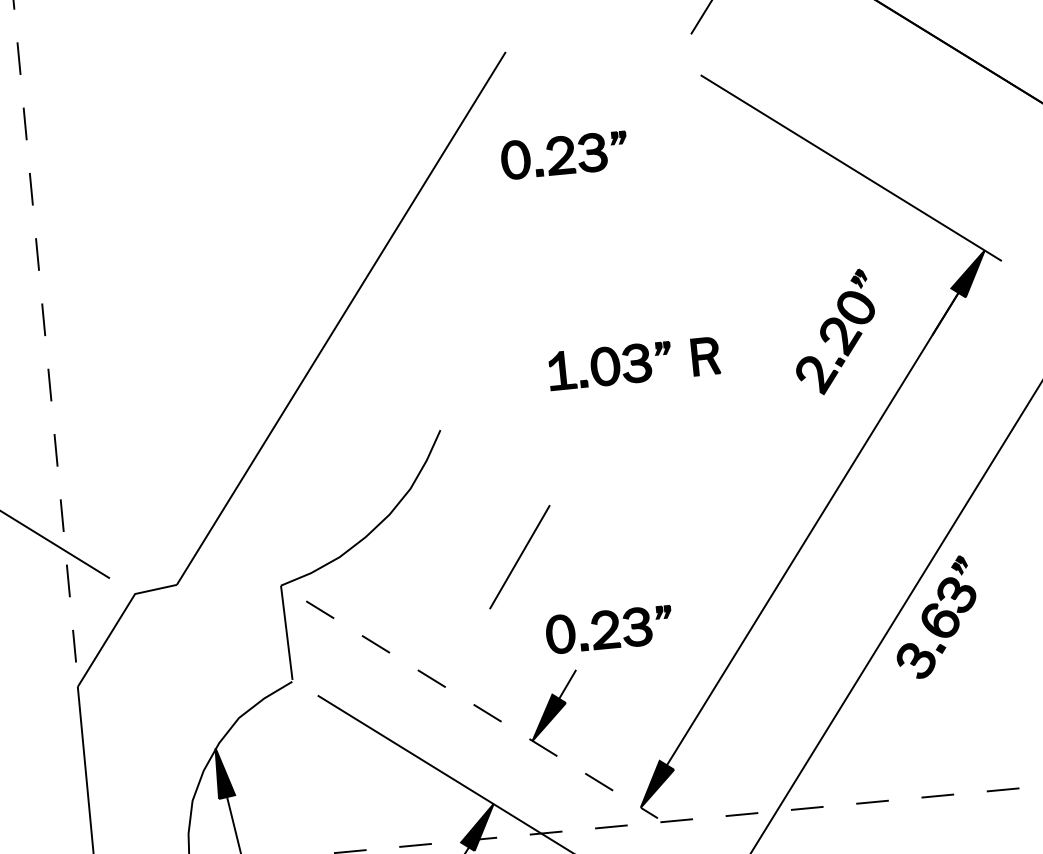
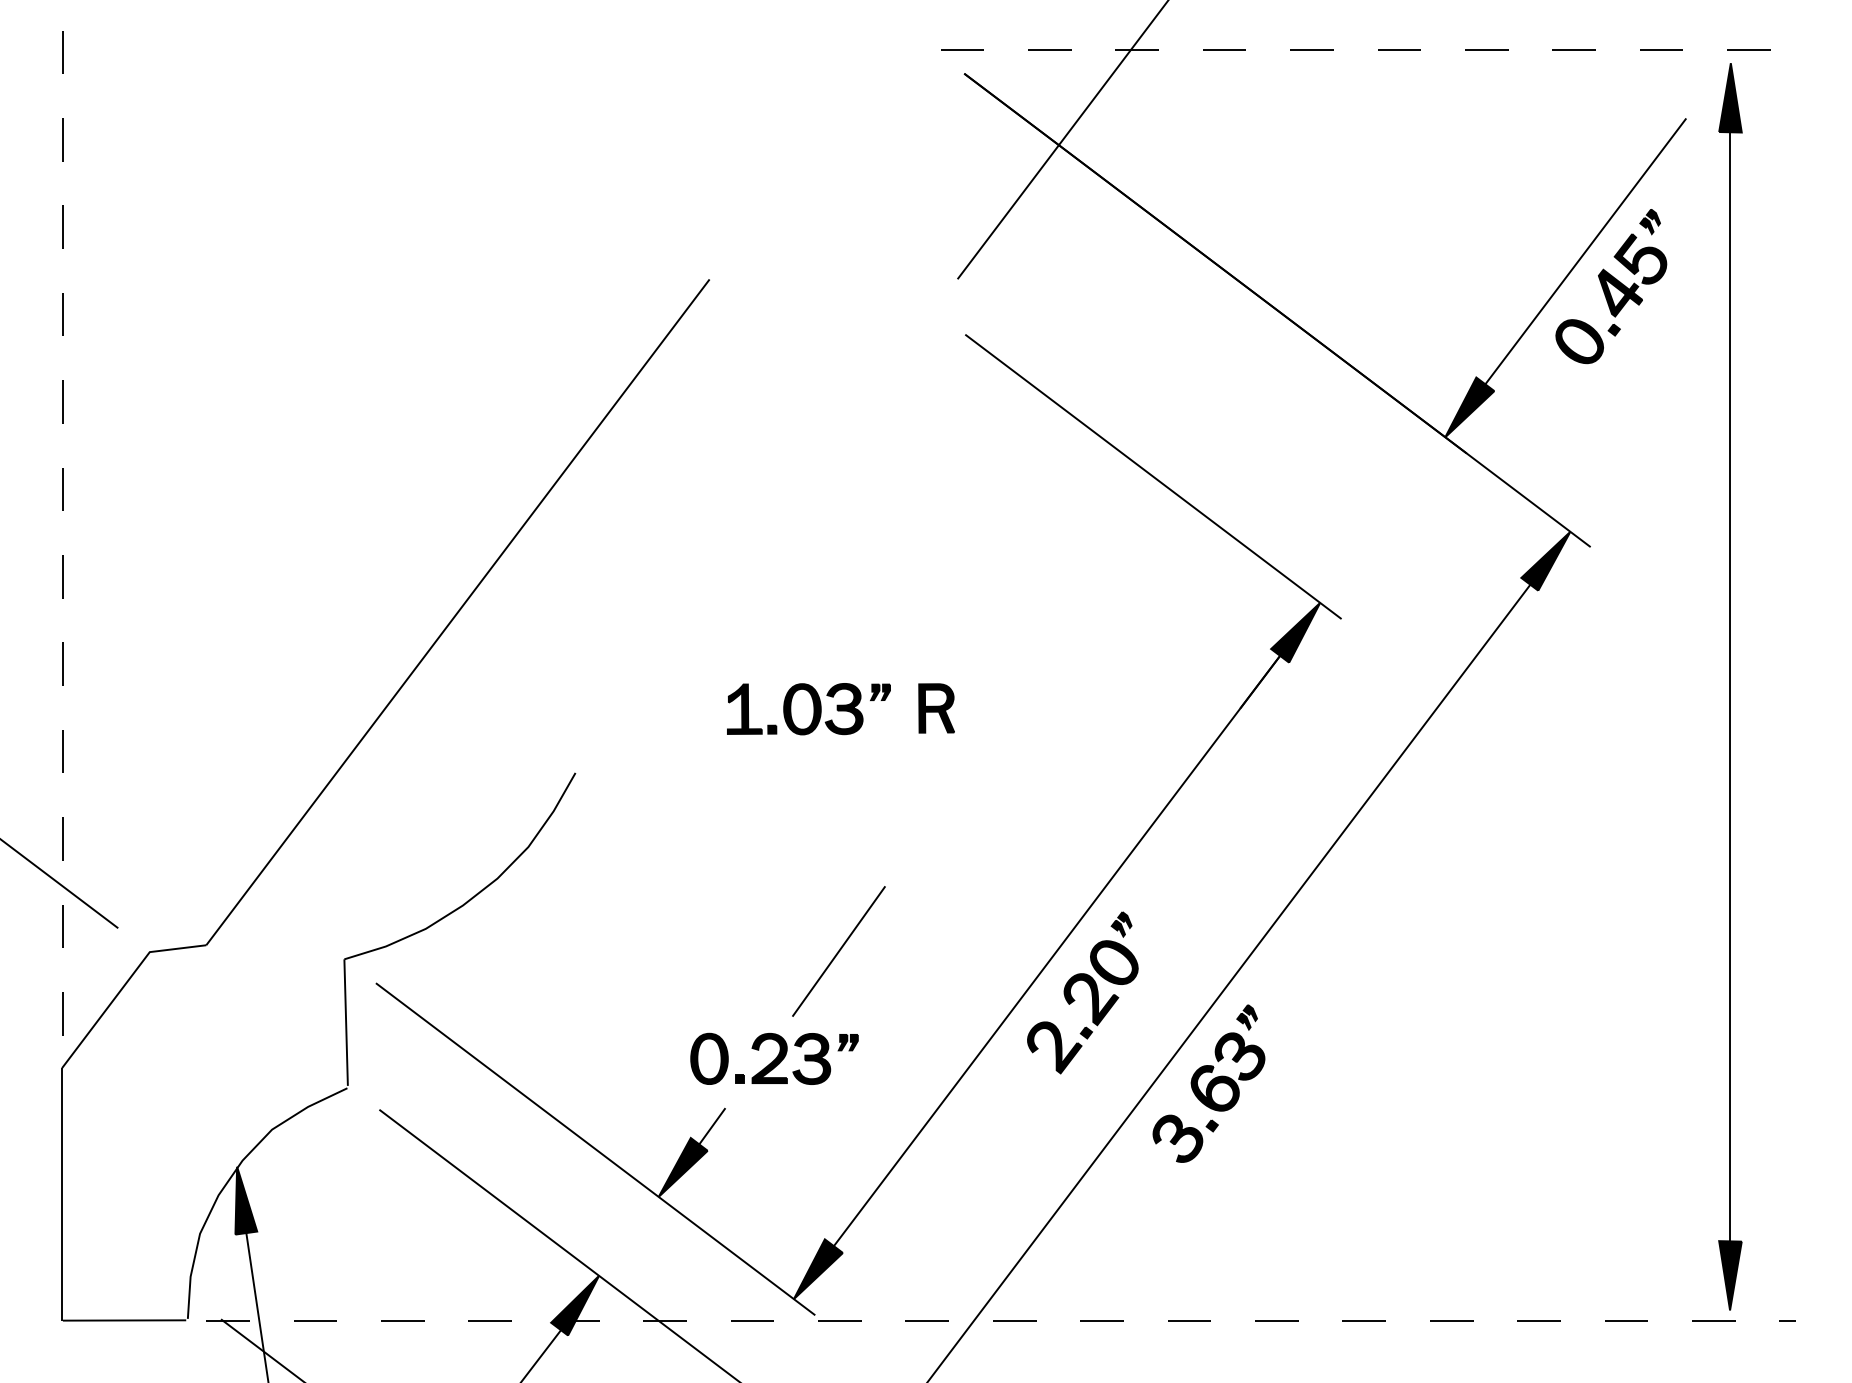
part: (564, 155) -> (774, 423), removed
part: (840, 329) -> (1090, 989), moved
line: (519, 557) -> (838, 951), moved
line: (482, 709) -> (596, 1149), dashed -> solid

